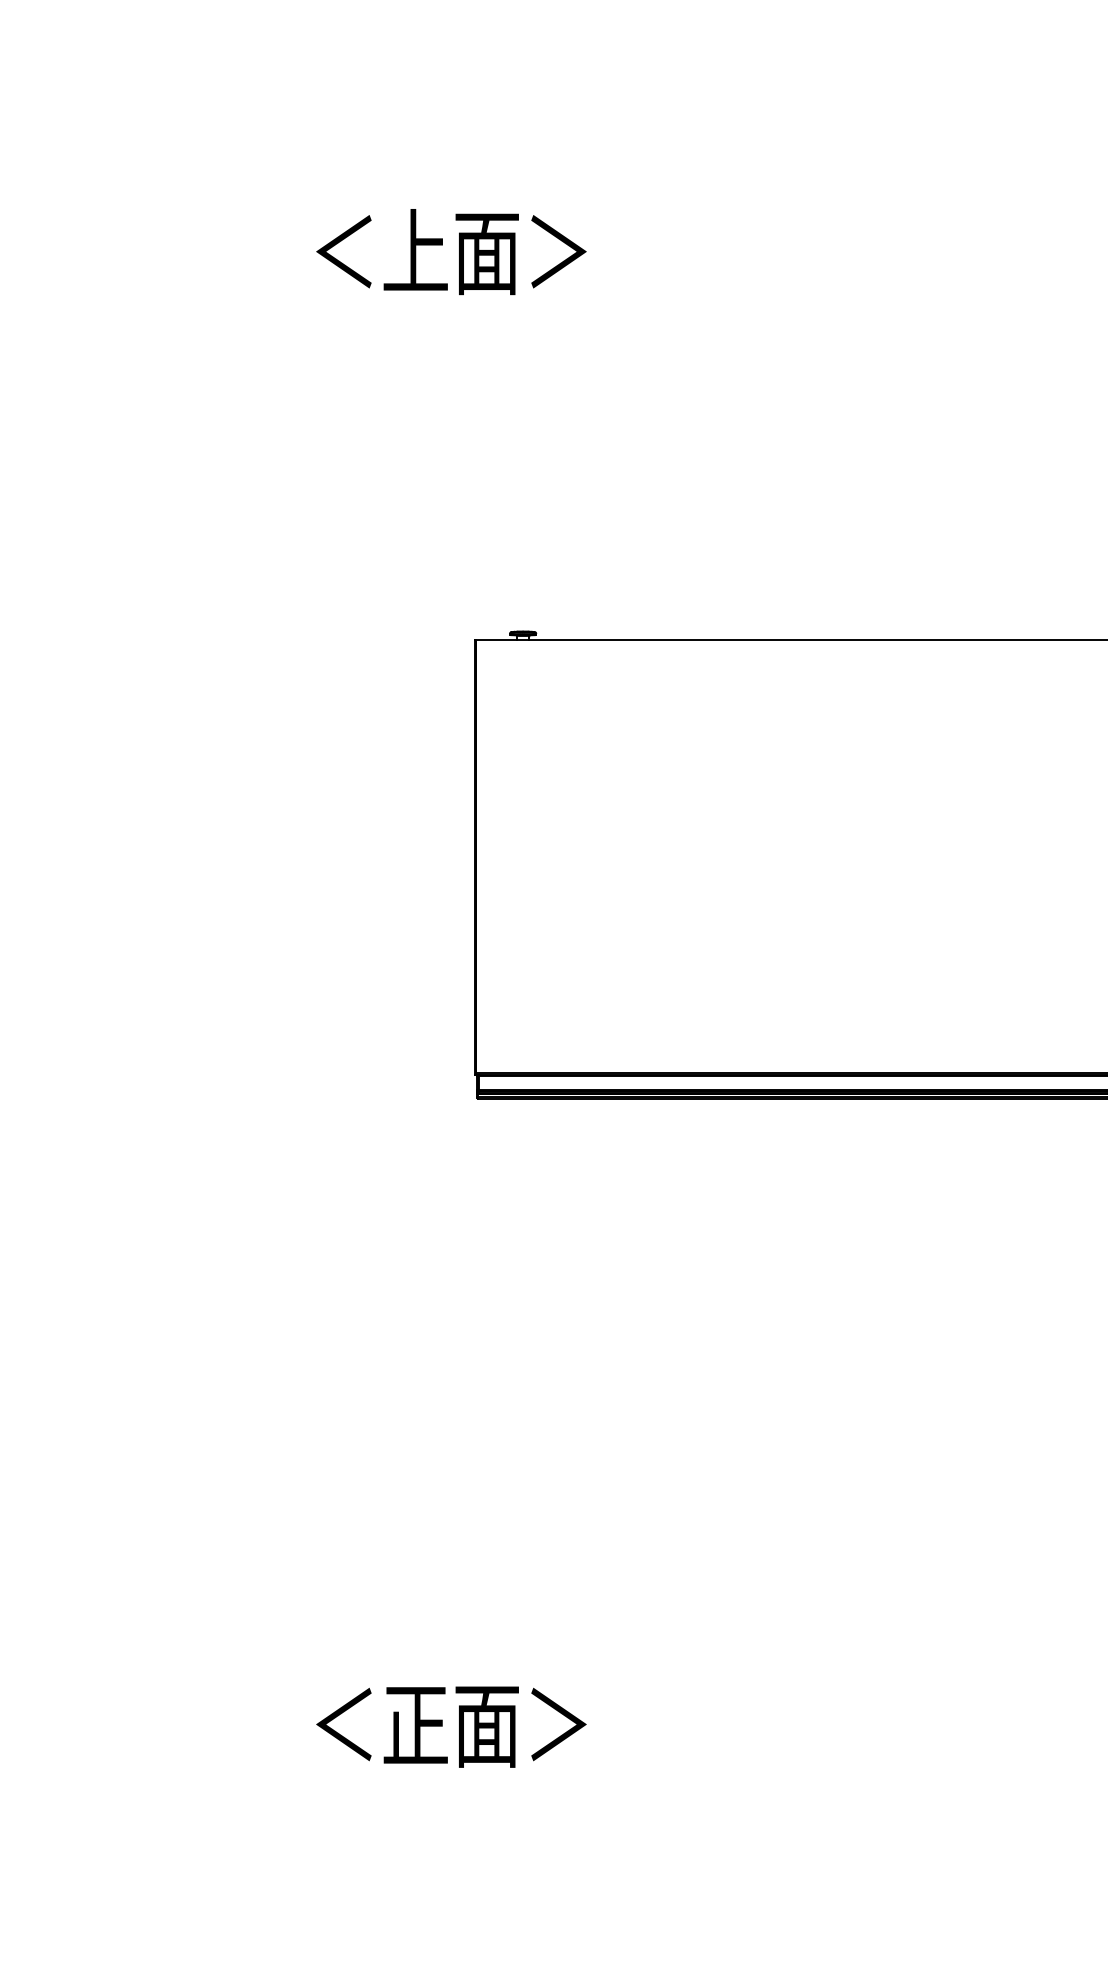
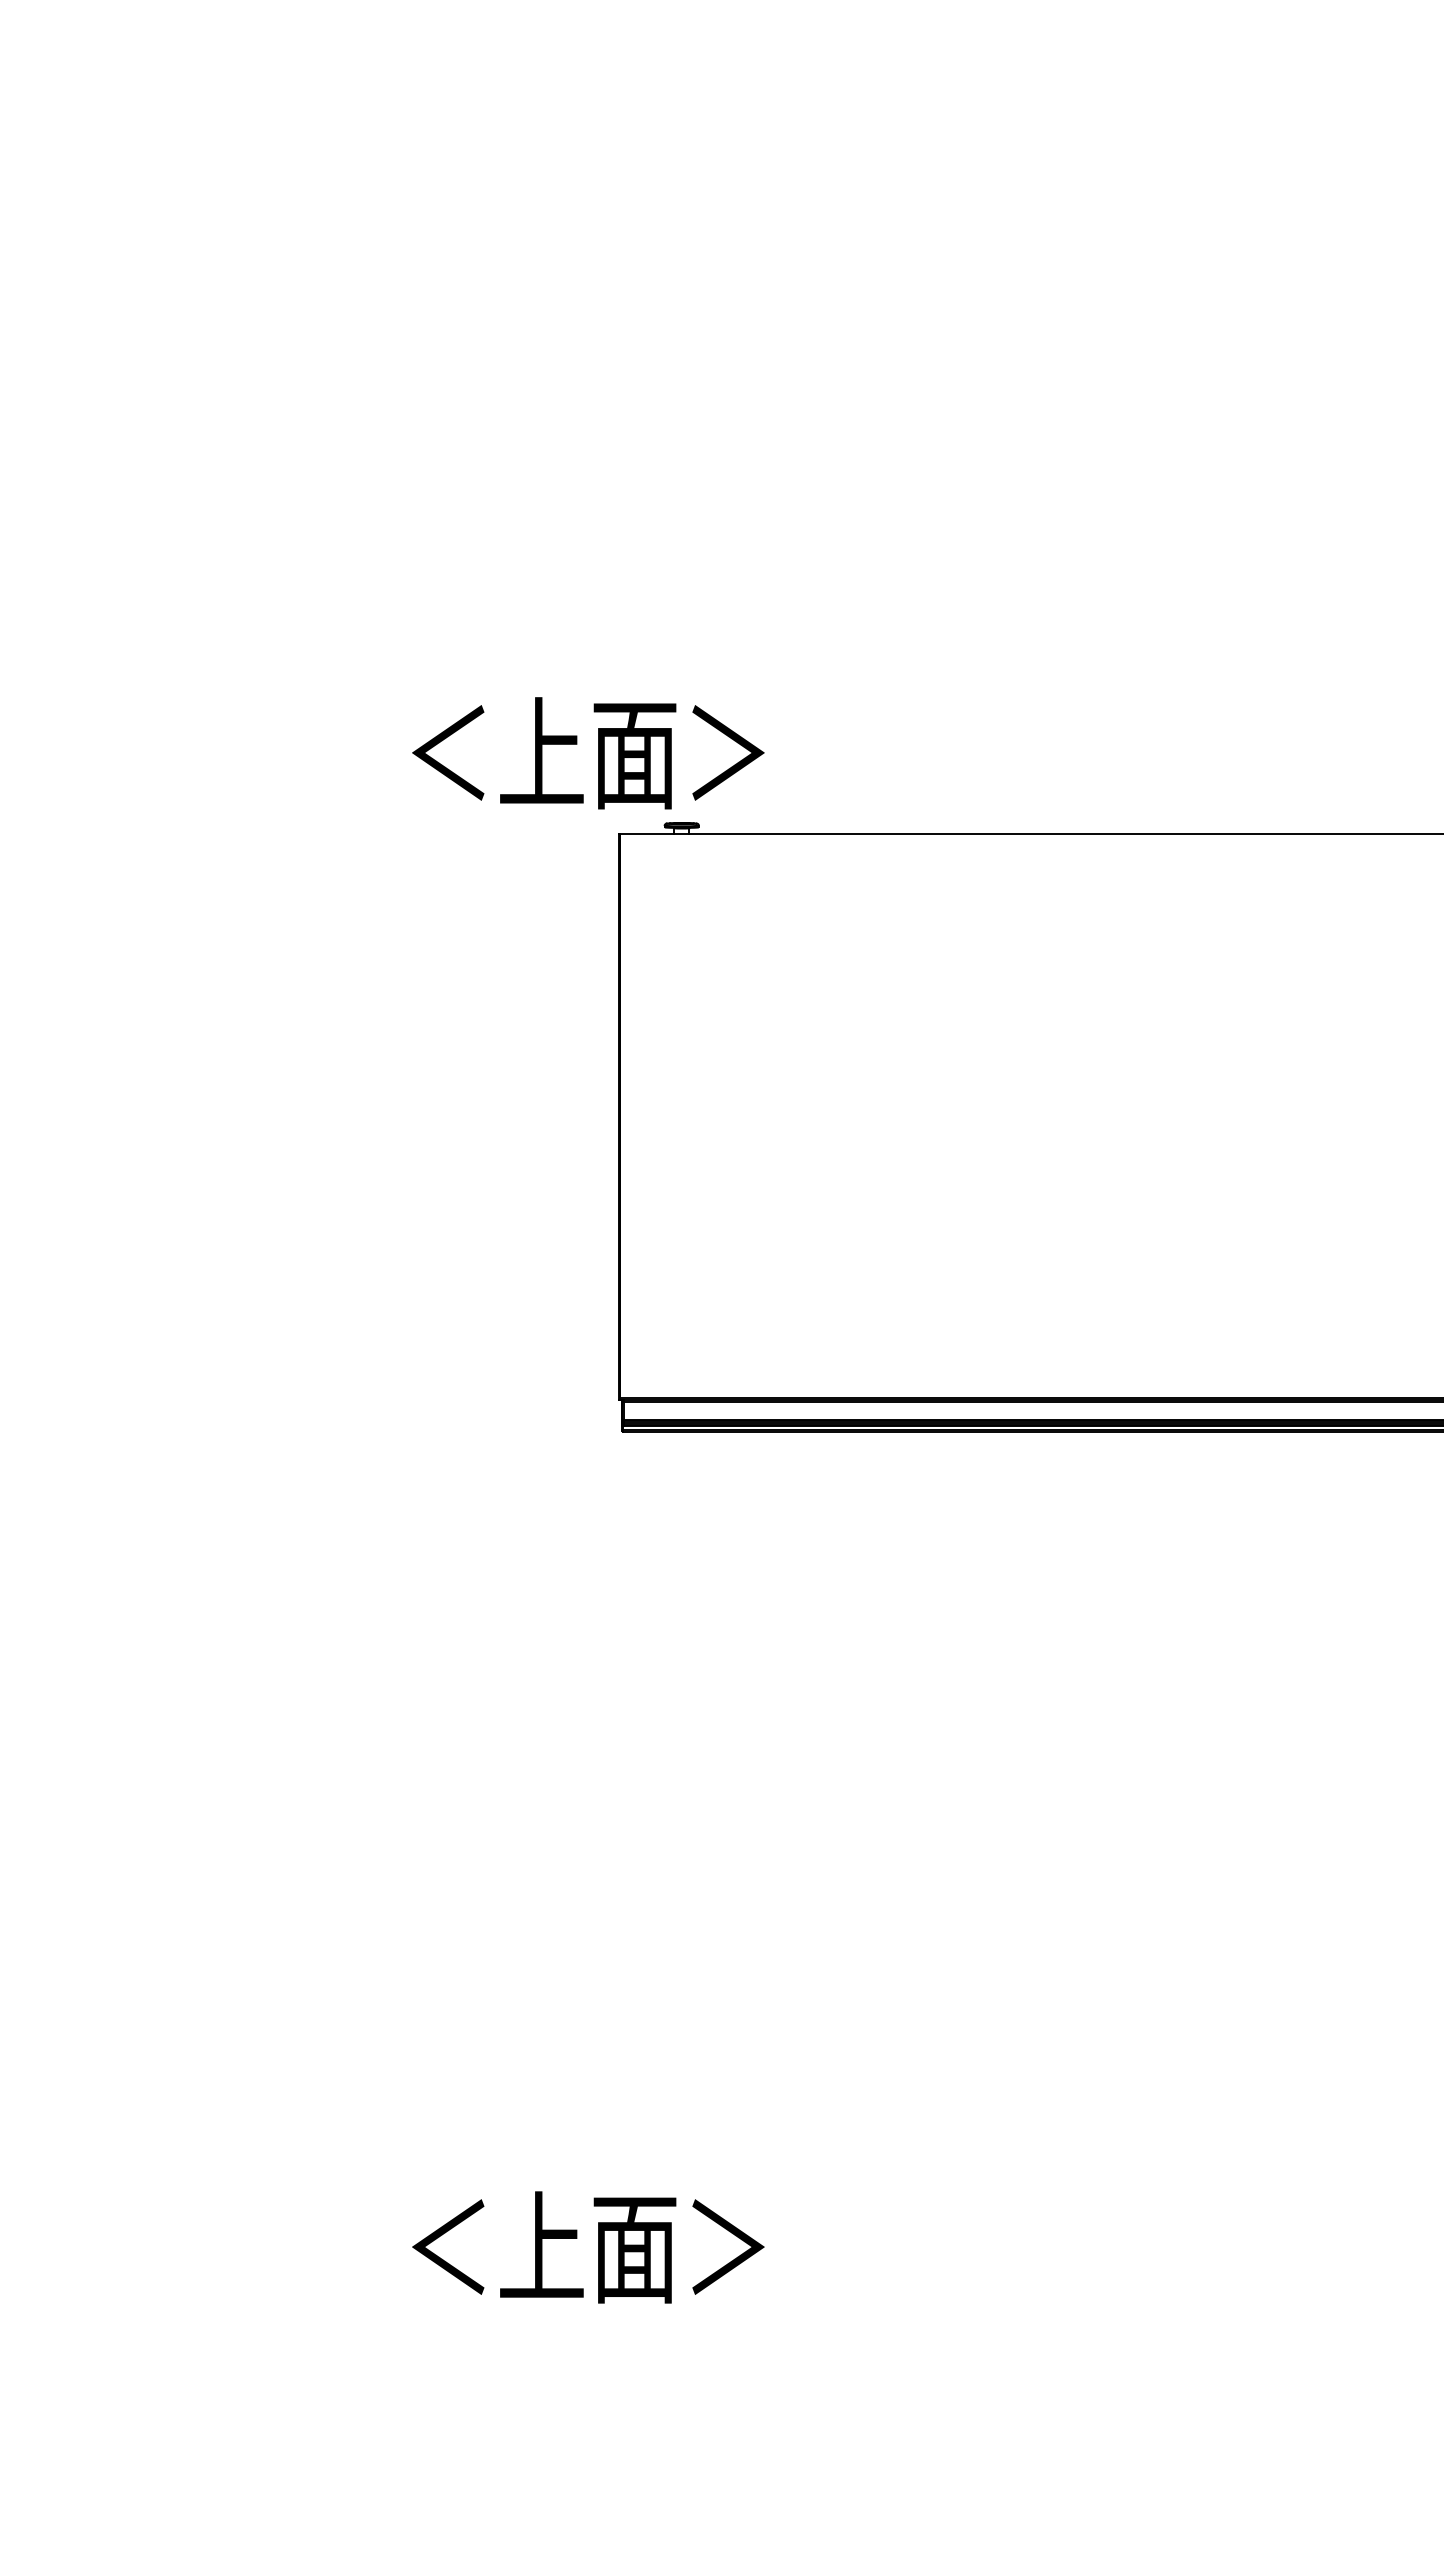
text: (451, 252) -> (588, 753), moved
text: (415, 1722) -> (541, 2244), ＜正面＞ -> ＜上面＞

